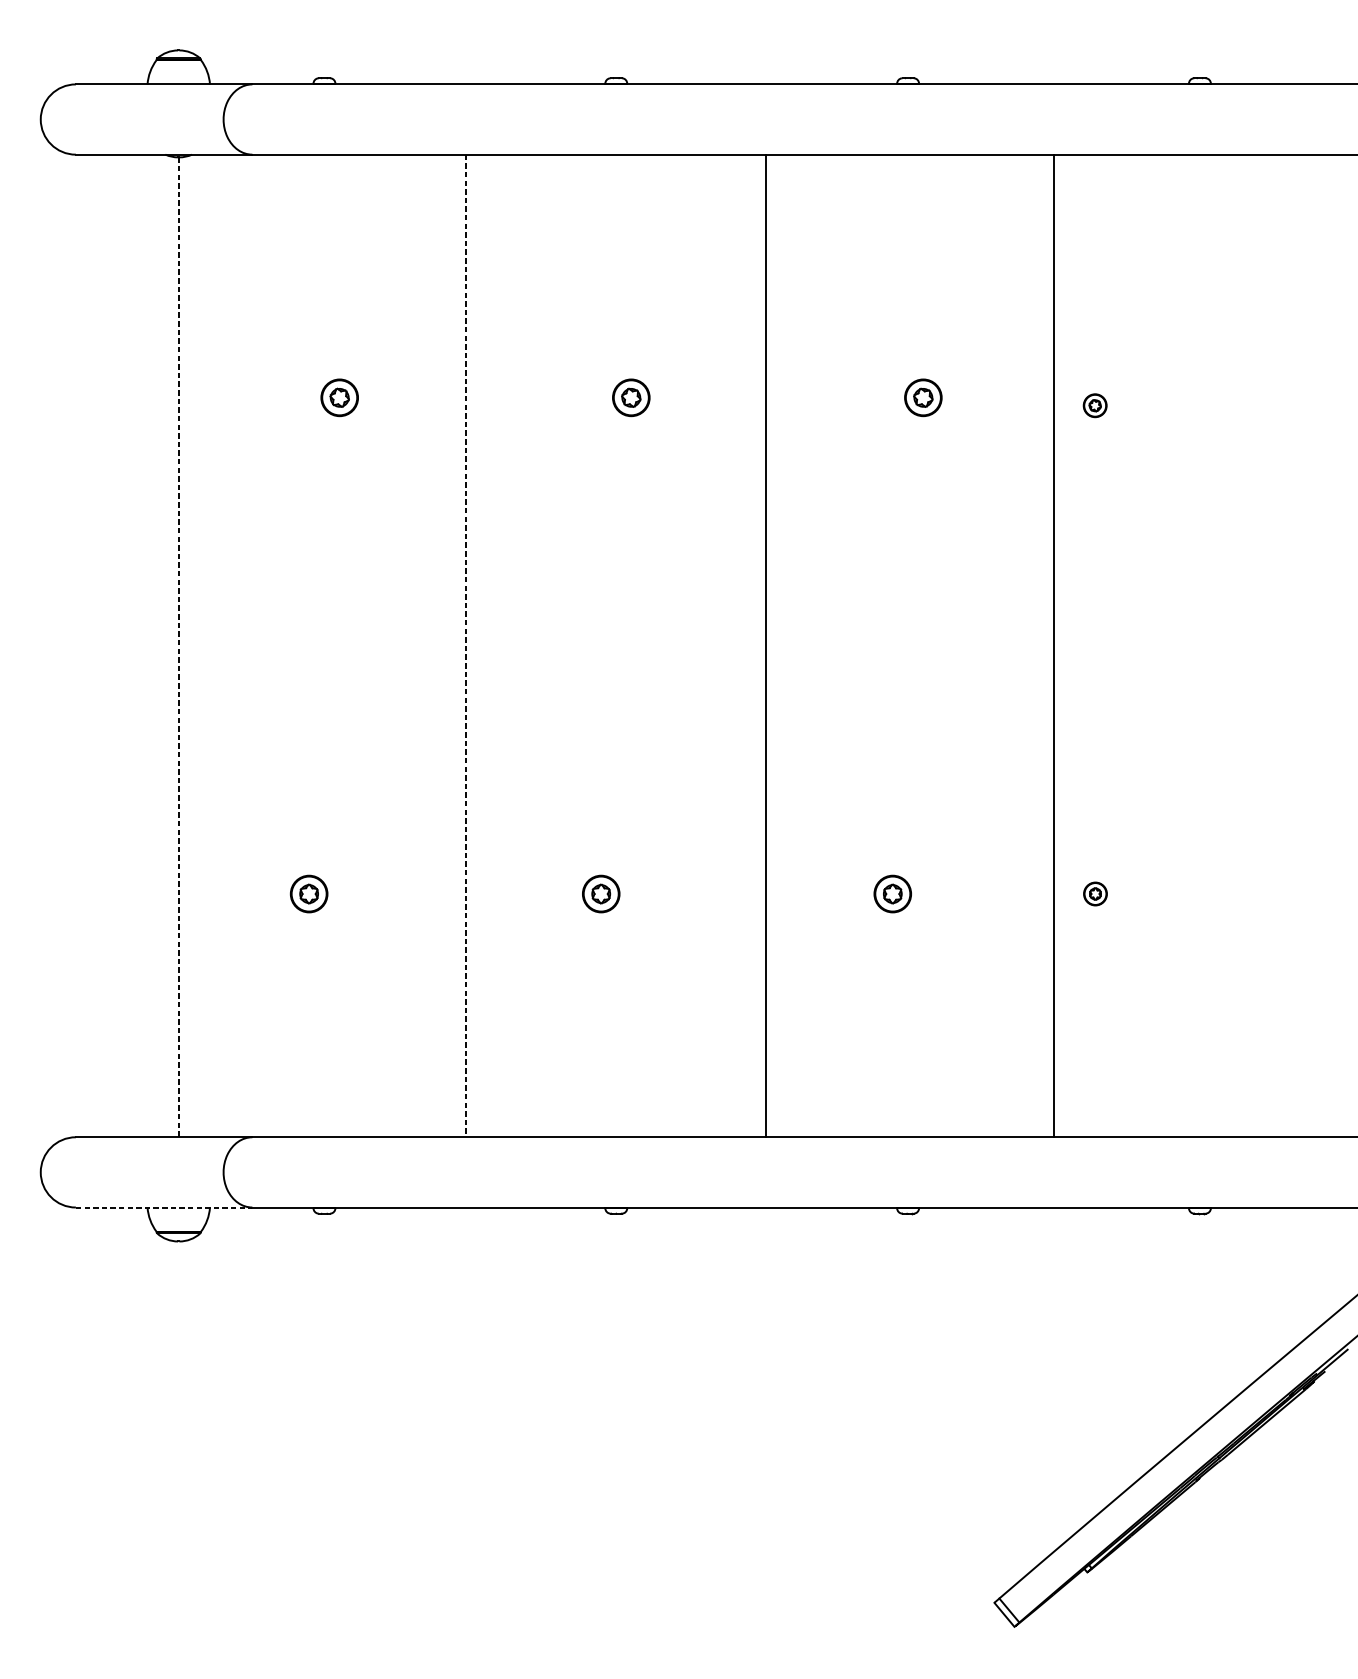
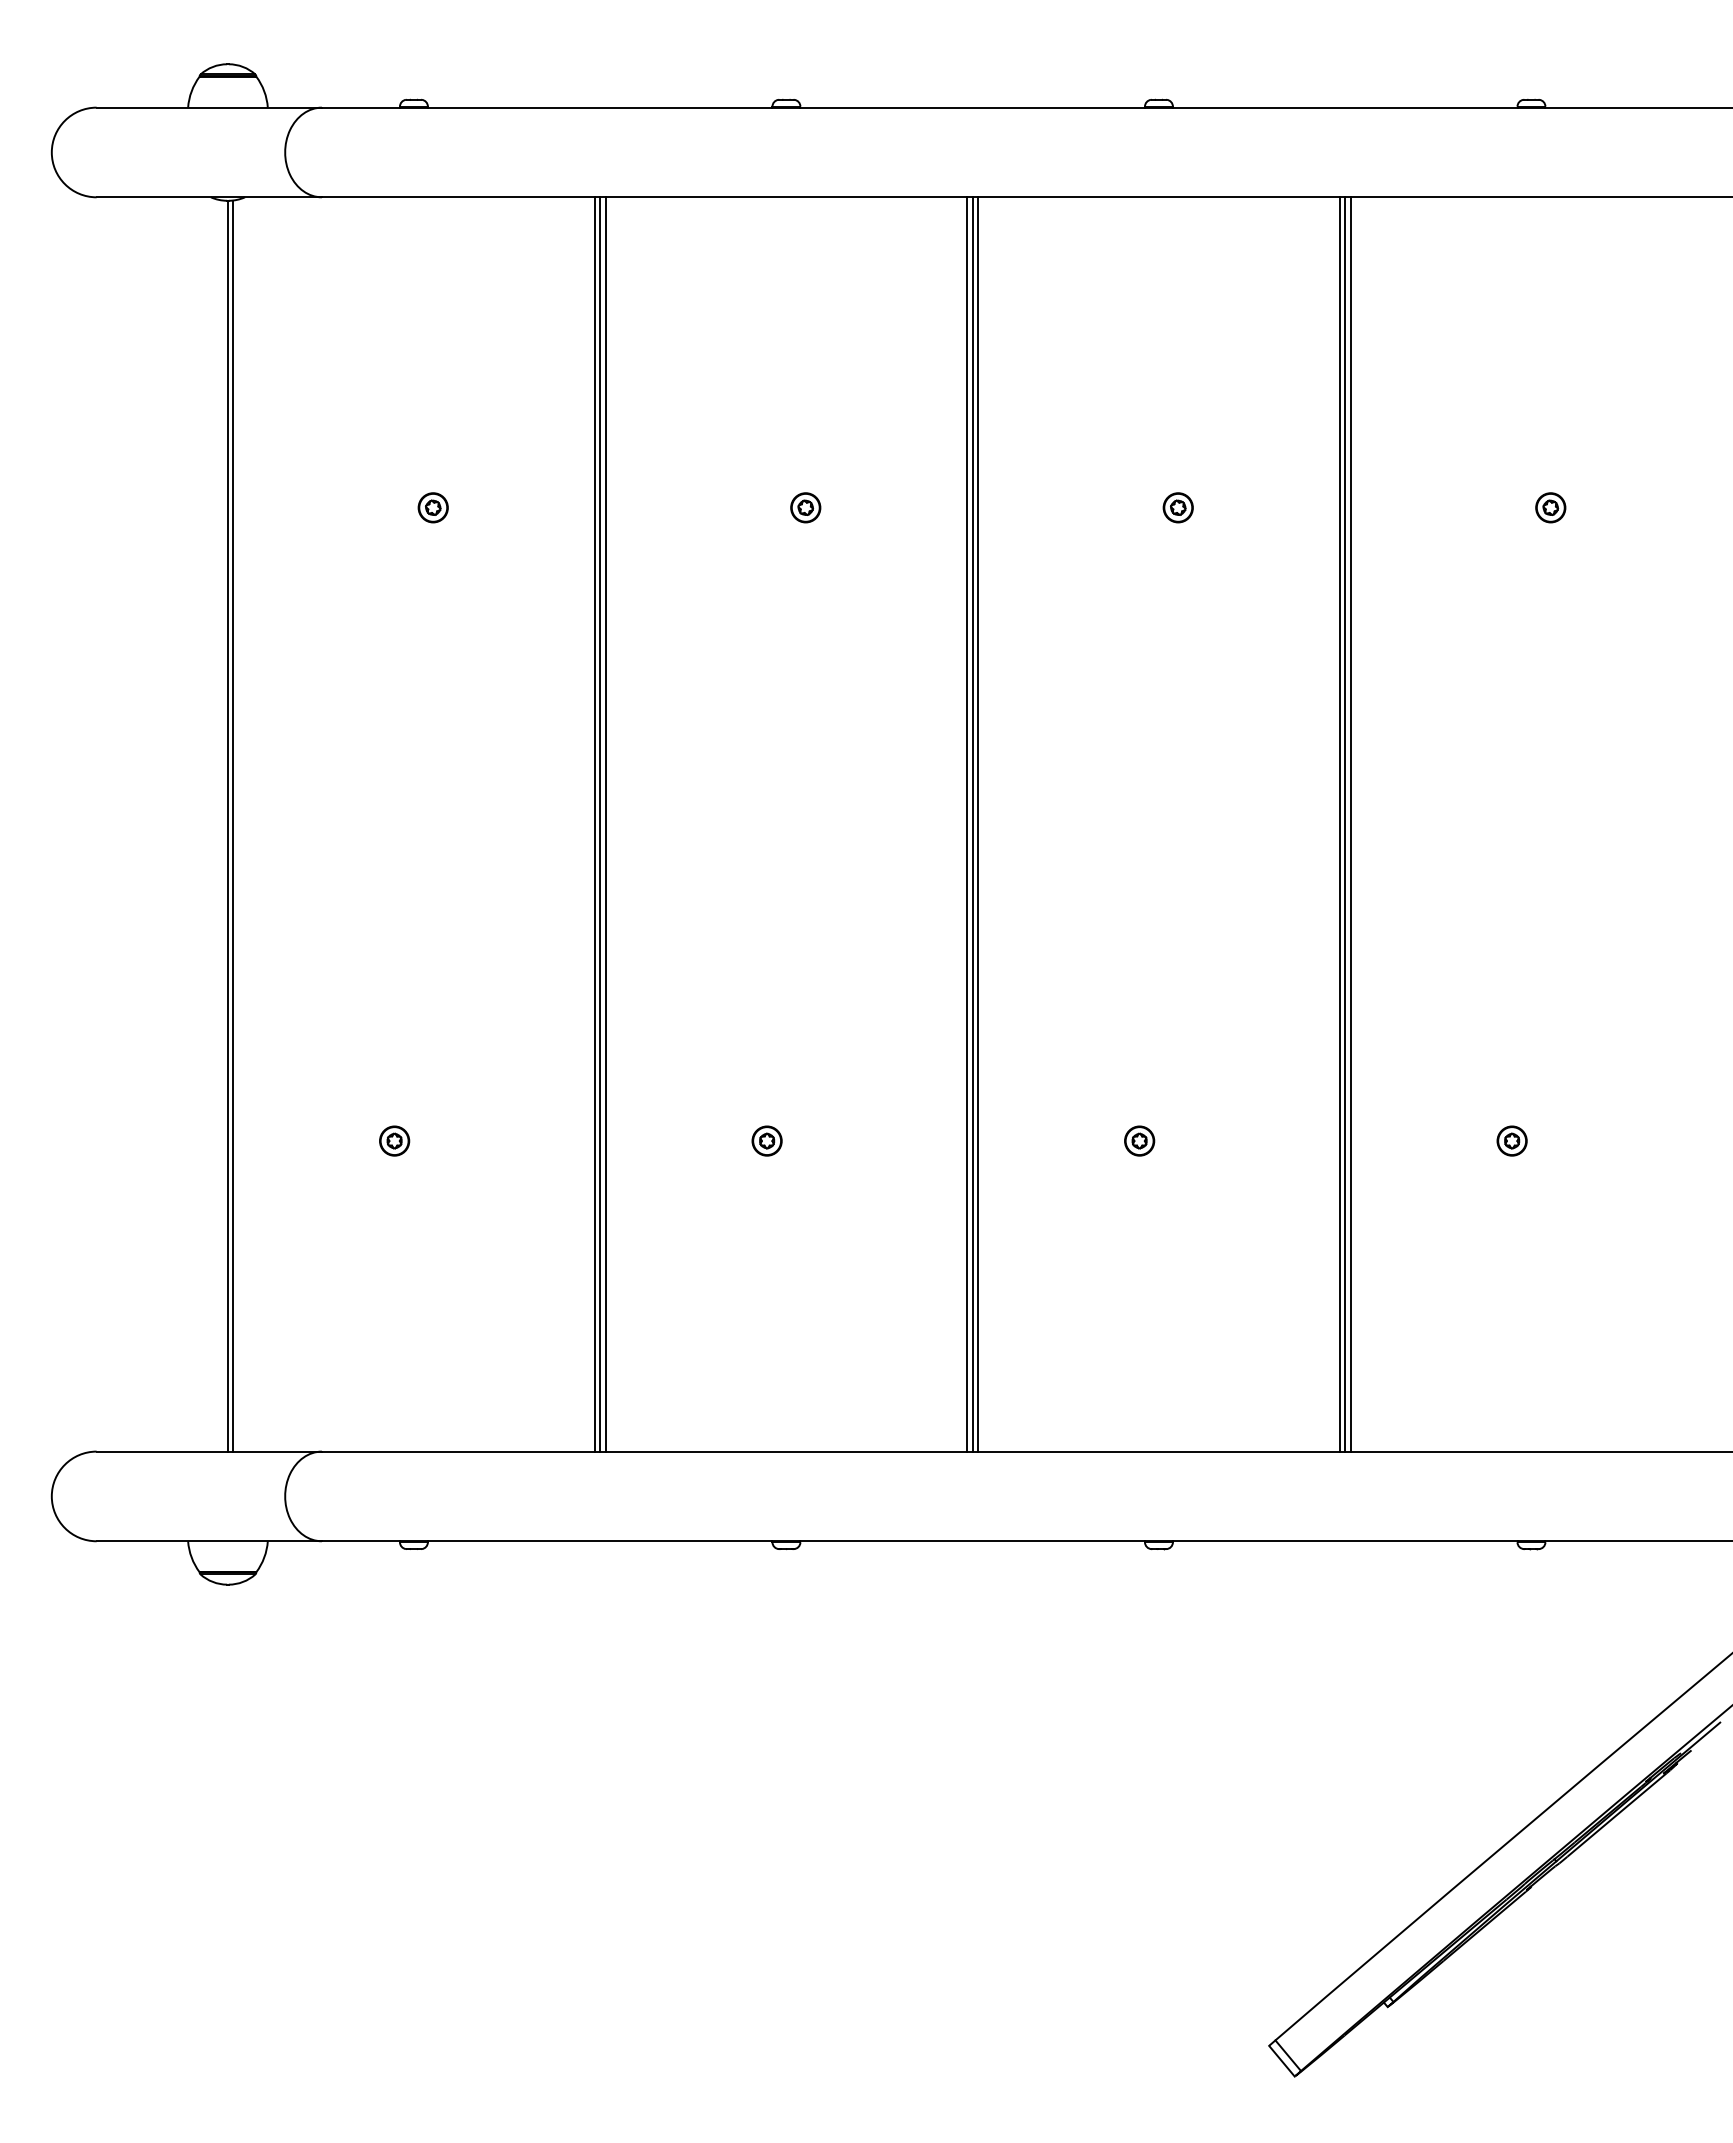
part: (339, 397) -> (432, 507), size x0.62
part: (631, 397) -> (805, 507), size x0.62
part: (922, 397) -> (1177, 507), size x0.62
part: (1094, 405) -> (1550, 507), moved
line: (183, 646) -> (233, 825), added
line: (465, 646) -> (594, 824), dashed -> solid
line: (470, 646) -> (600, 824), added
line: (474, 646) -> (605, 824), added
line: (758, 646) -> (967, 824), added
line: (762, 646) -> (972, 824), added
line: (1049, 646) -> (1339, 824), added
line: (1058, 646) -> (1350, 824), added
line: (178, 647) -> (227, 826), dashed -> solid
part: (309, 893) -> (394, 1140), size x0.62
part: (600, 893) -> (766, 1140), size x0.62
part: (892, 893) -> (1139, 1140), size x0.62
part: (1094, 893) -> (1511, 1140), moved
line: (164, 1207) -> (209, 1541), dashed -> solid

